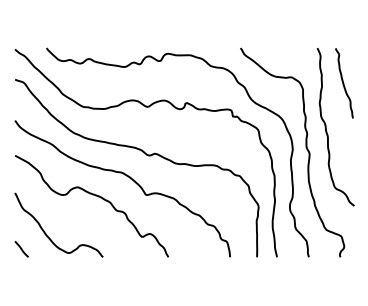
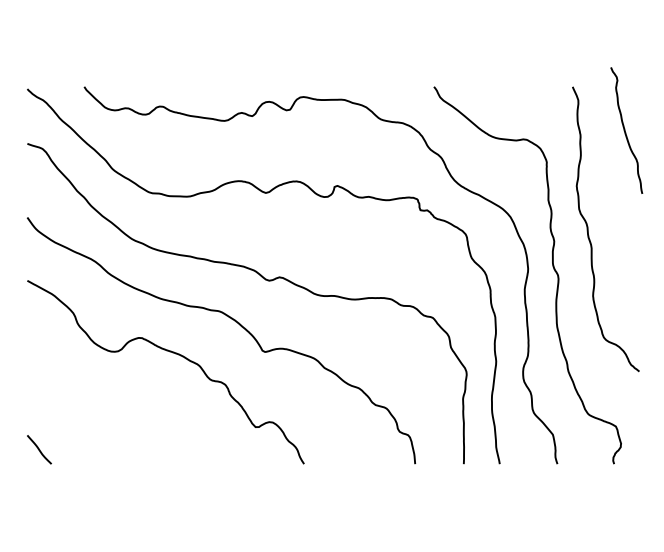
curve: (344, 83) -> (626, 130), moved
curve: (46, 233) -> (83, 421), removed

